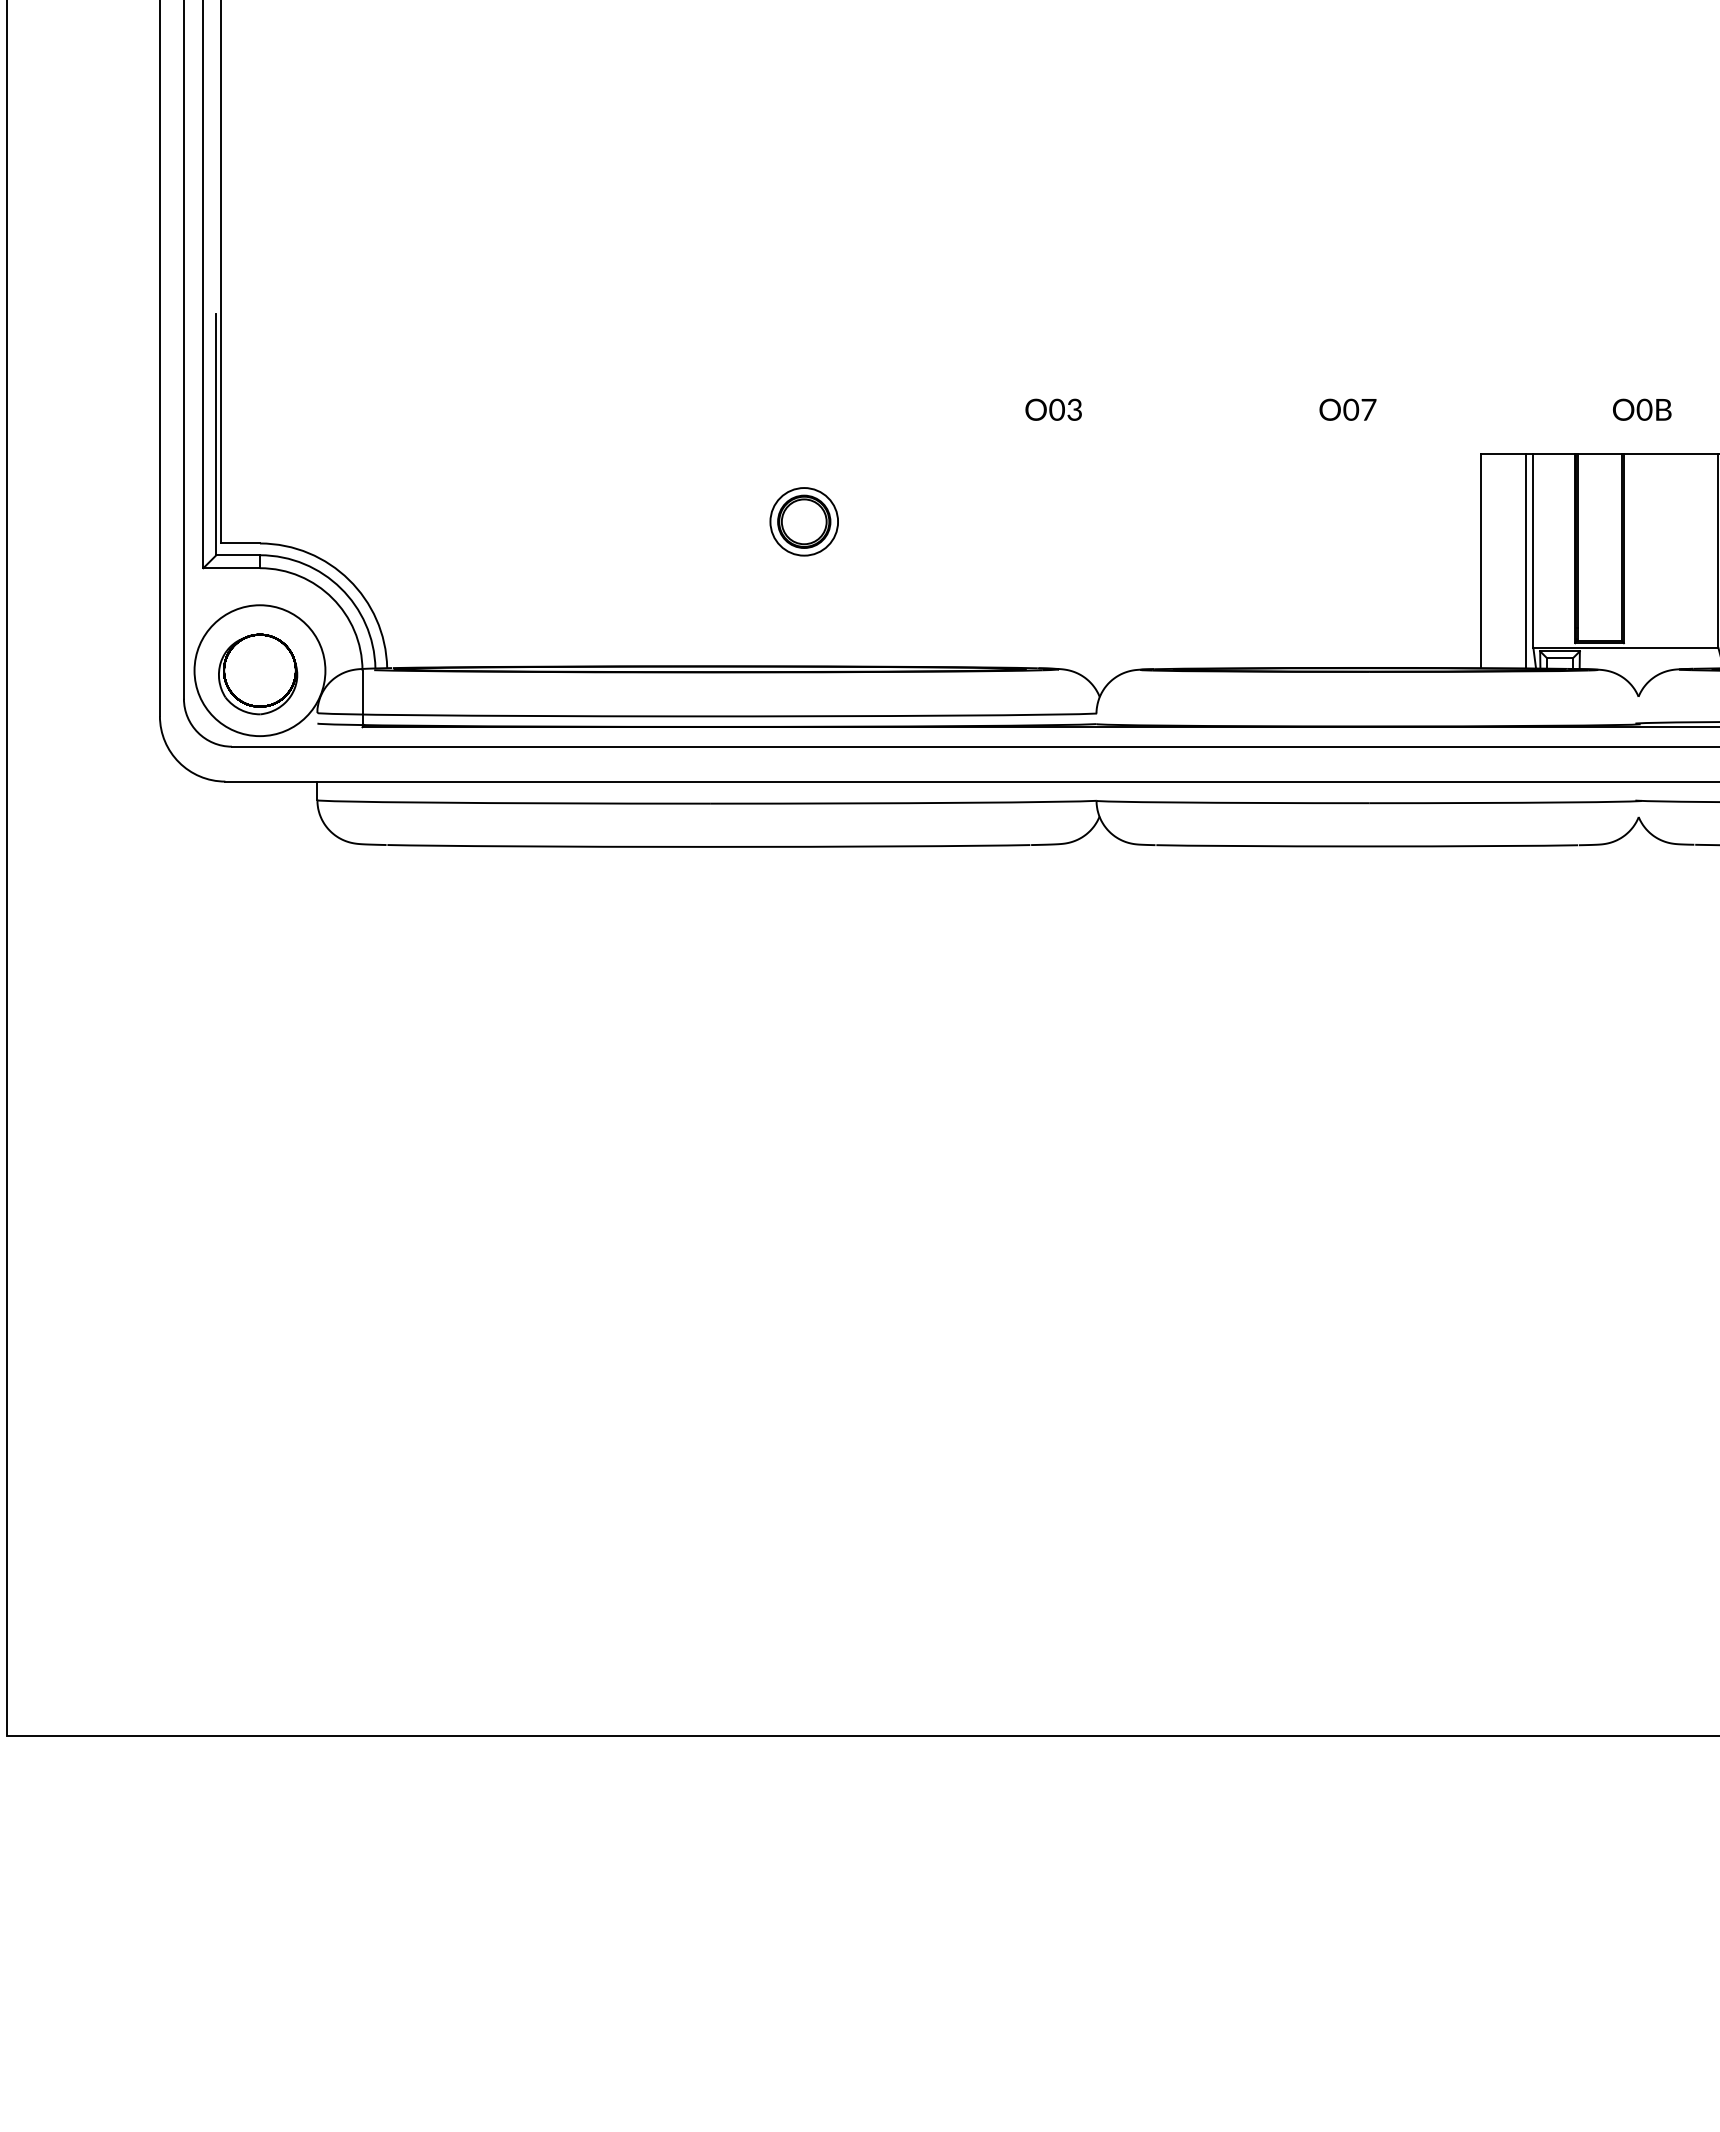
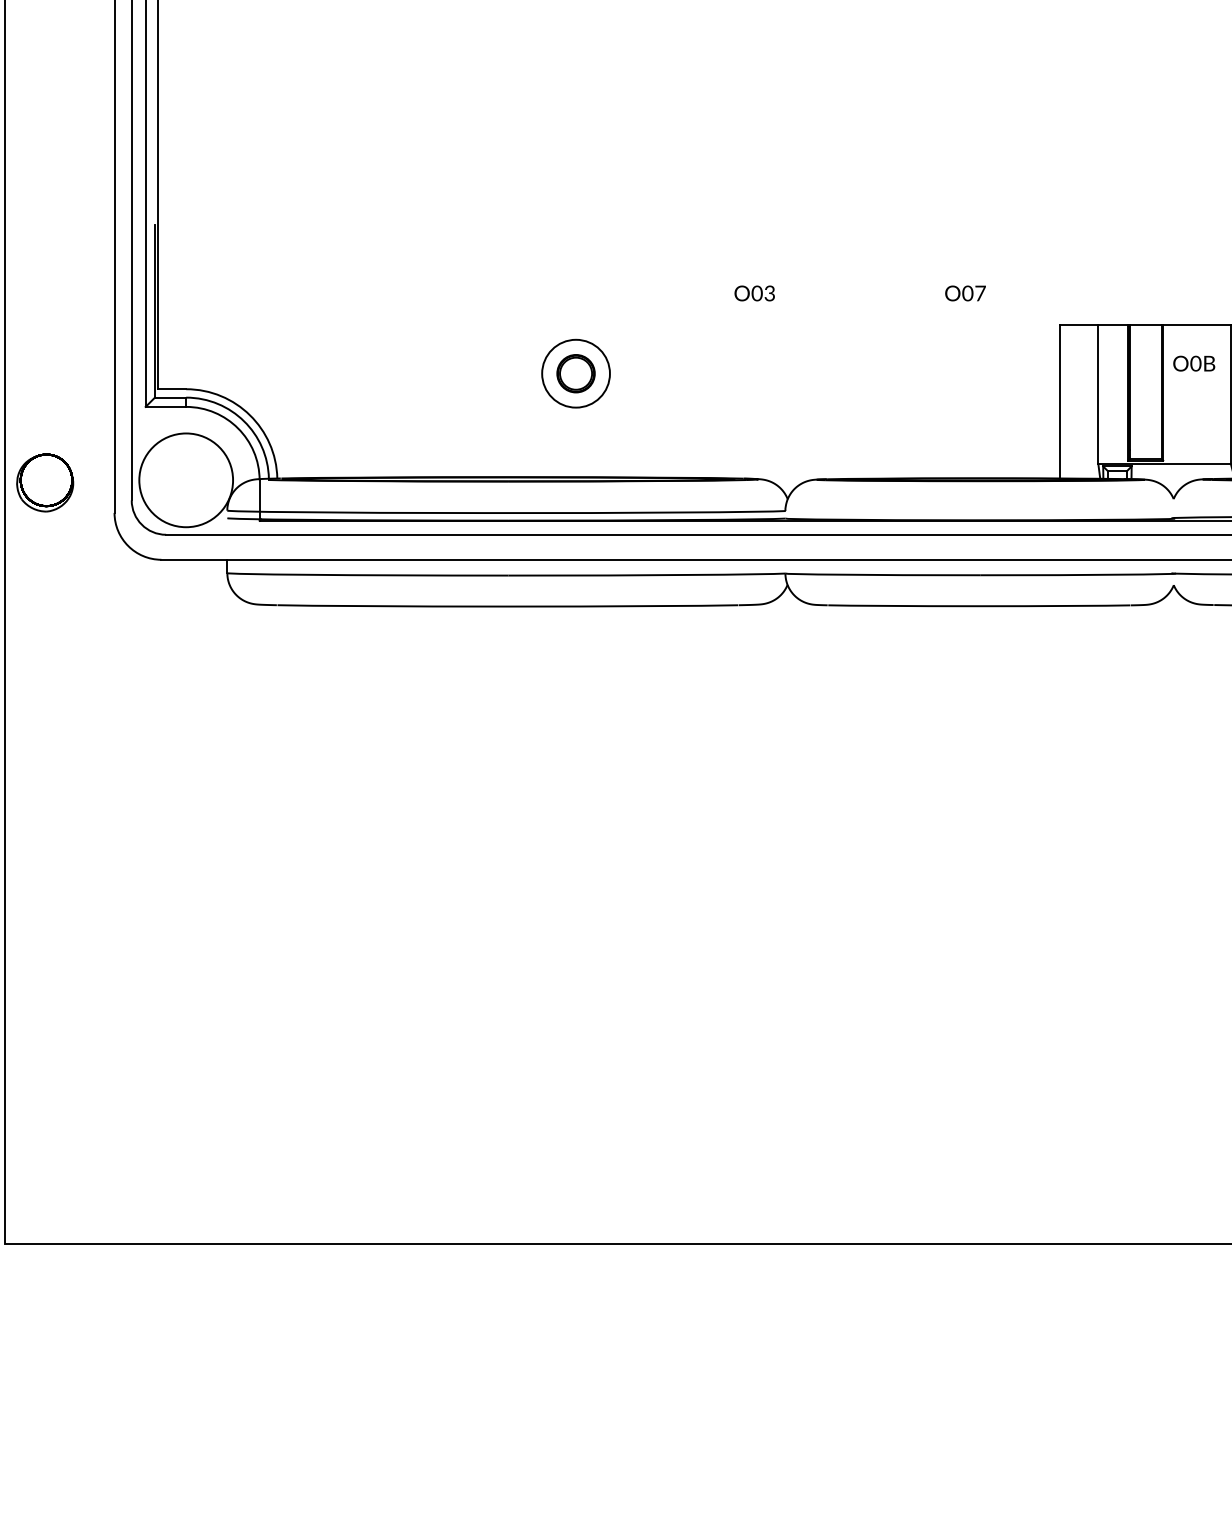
text: (1642, 409) -> (1194, 363), moved
circle: (804, 521) -> (576, 373), size x1.4
line: (1526, 560) -> (1093, 401), removed
part: (258, 674) -> (45, 483), moved

